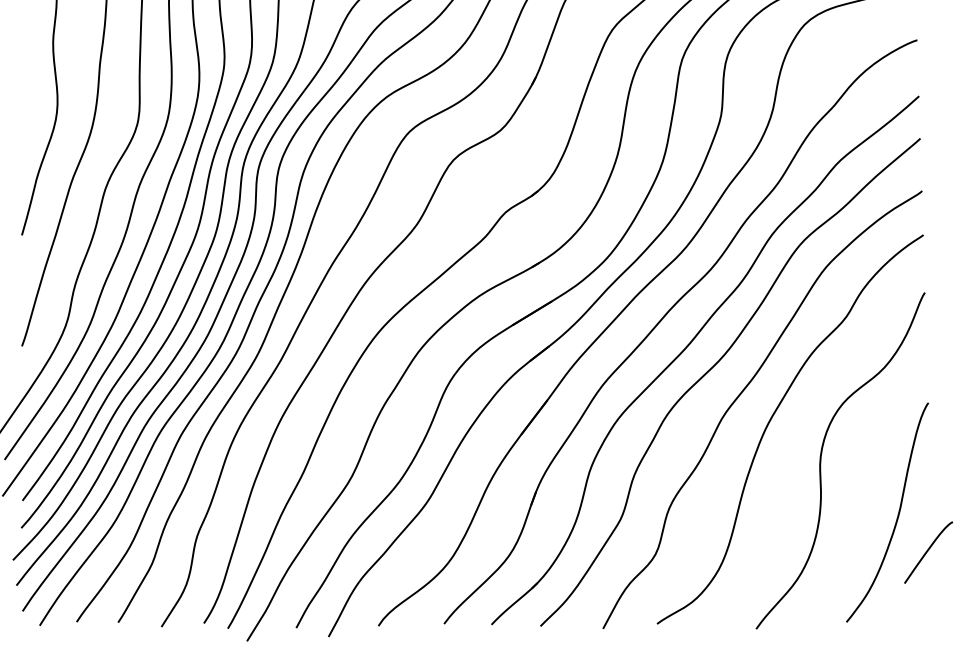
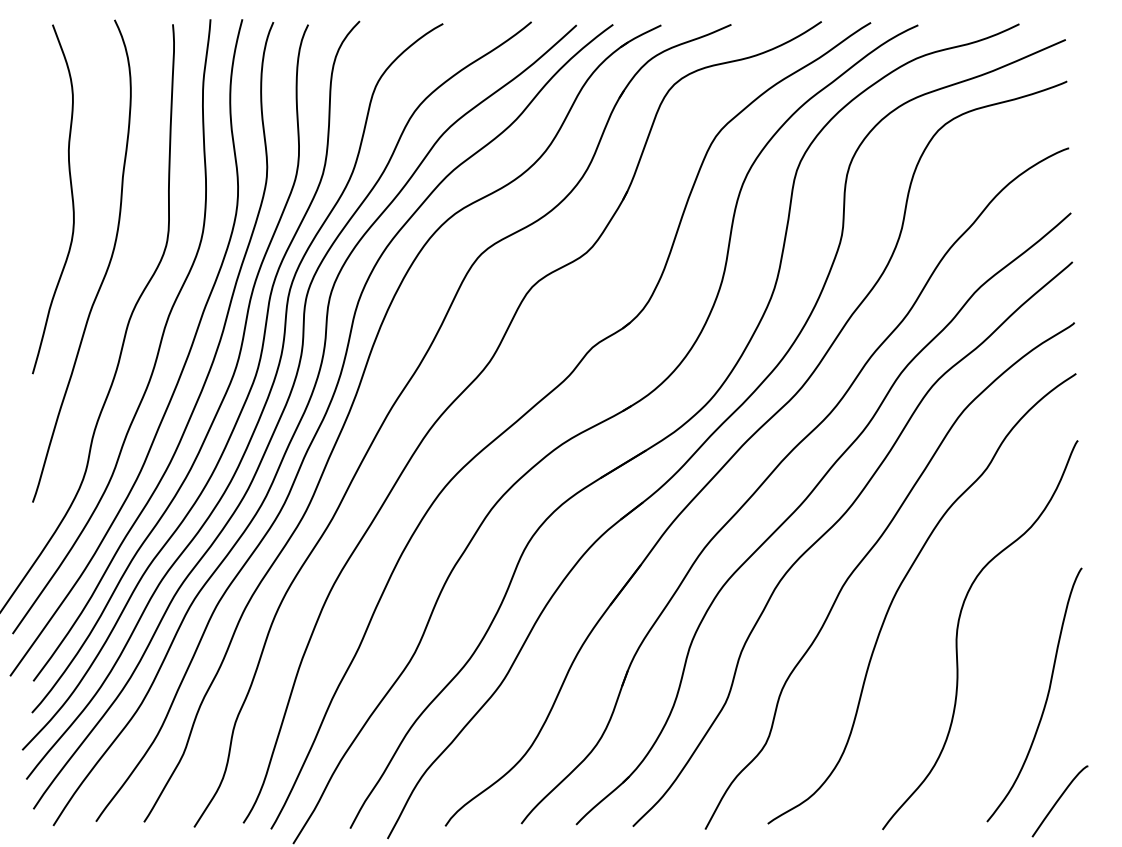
curve: (928, 551) -> (1059, 800), moved

